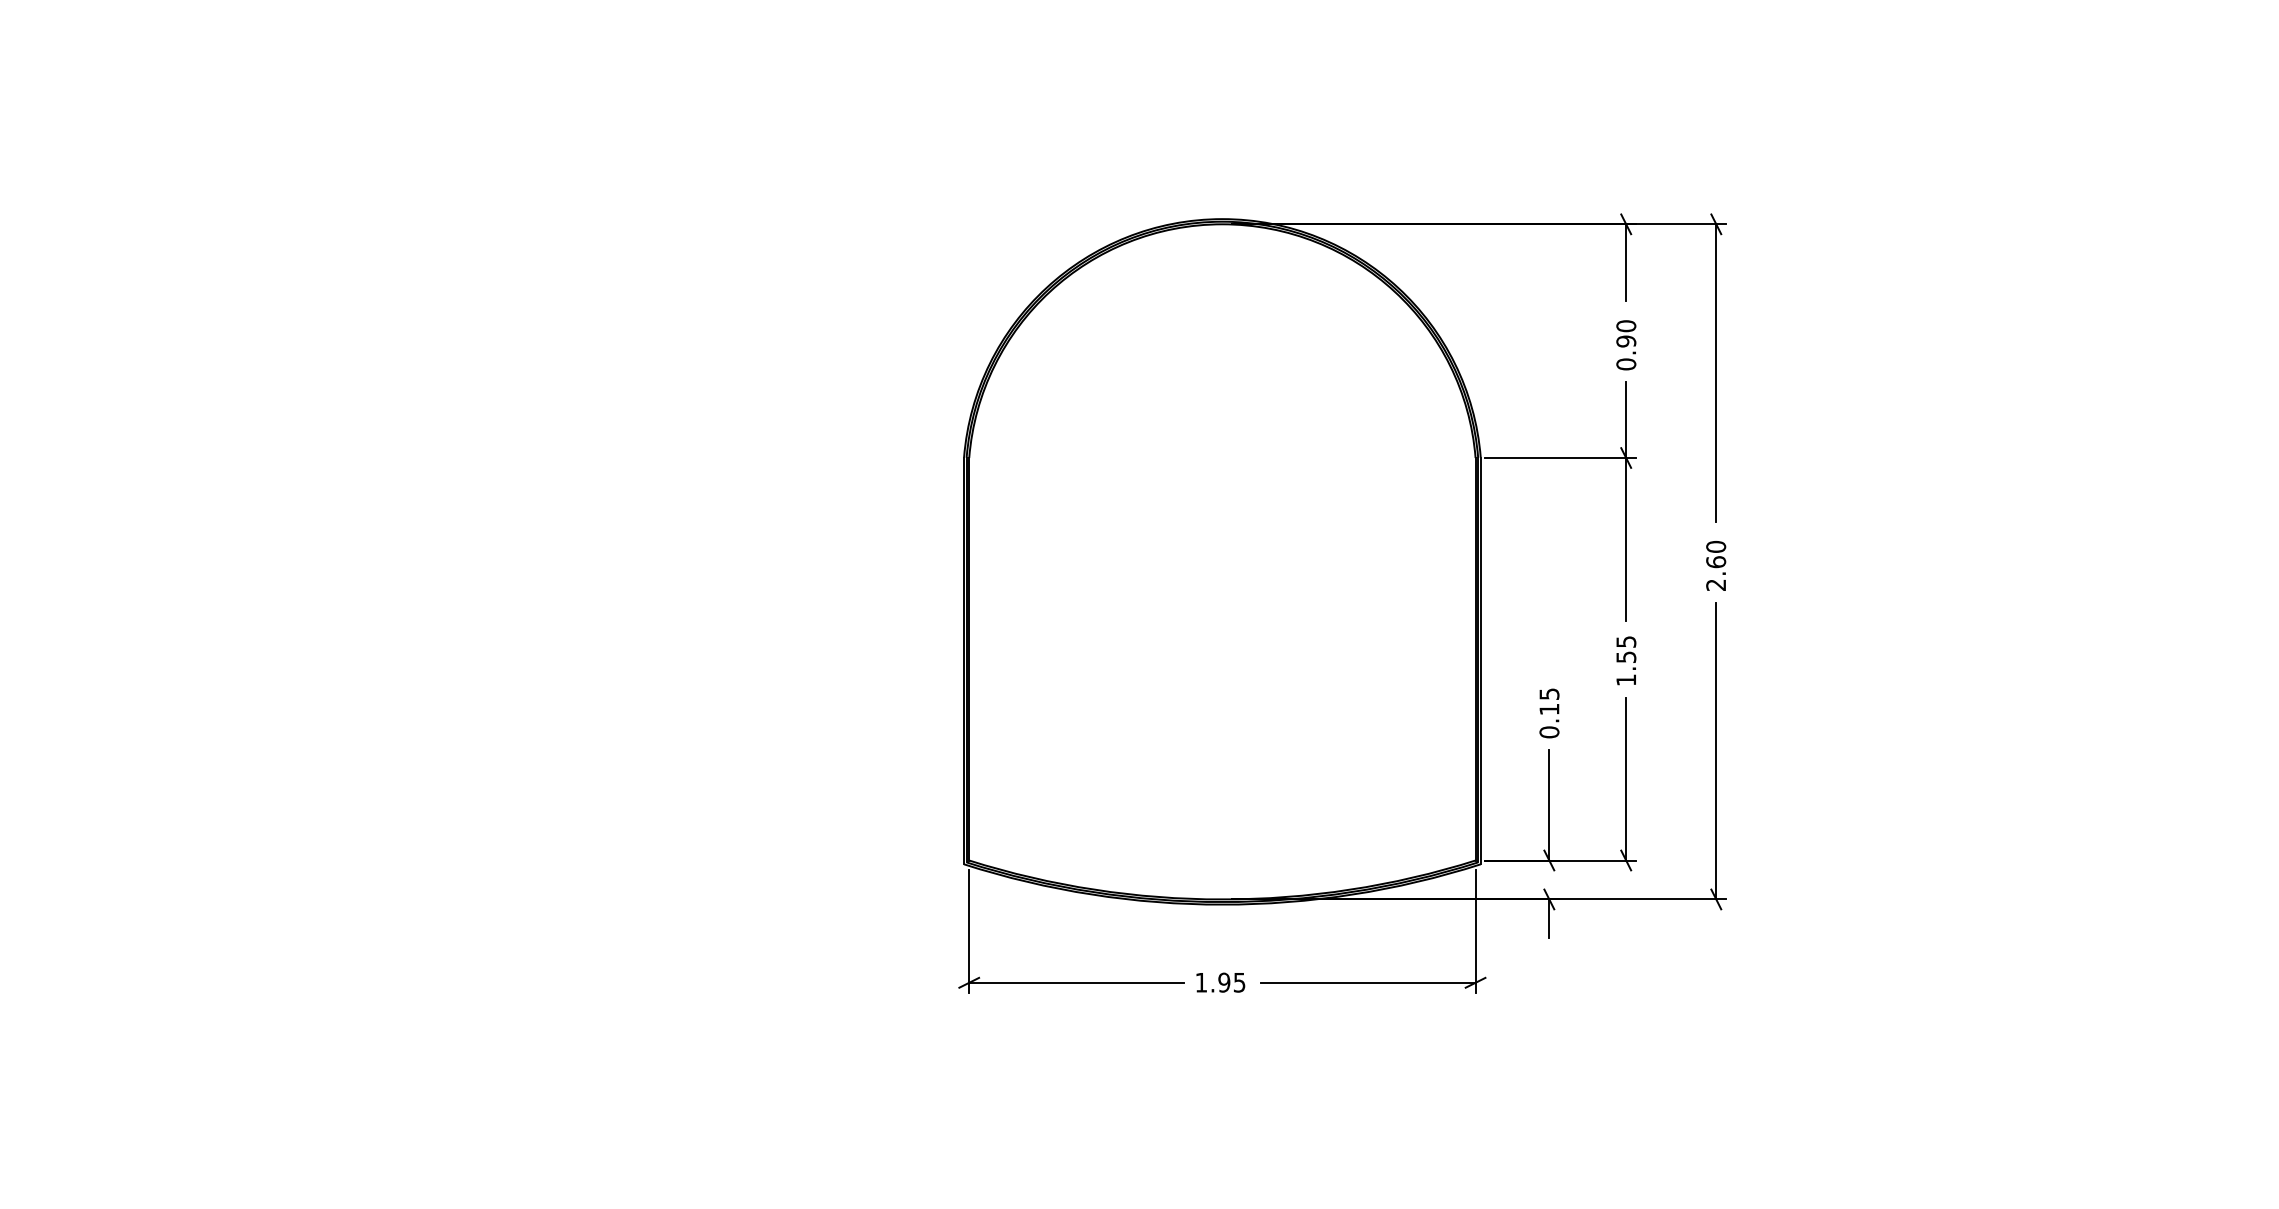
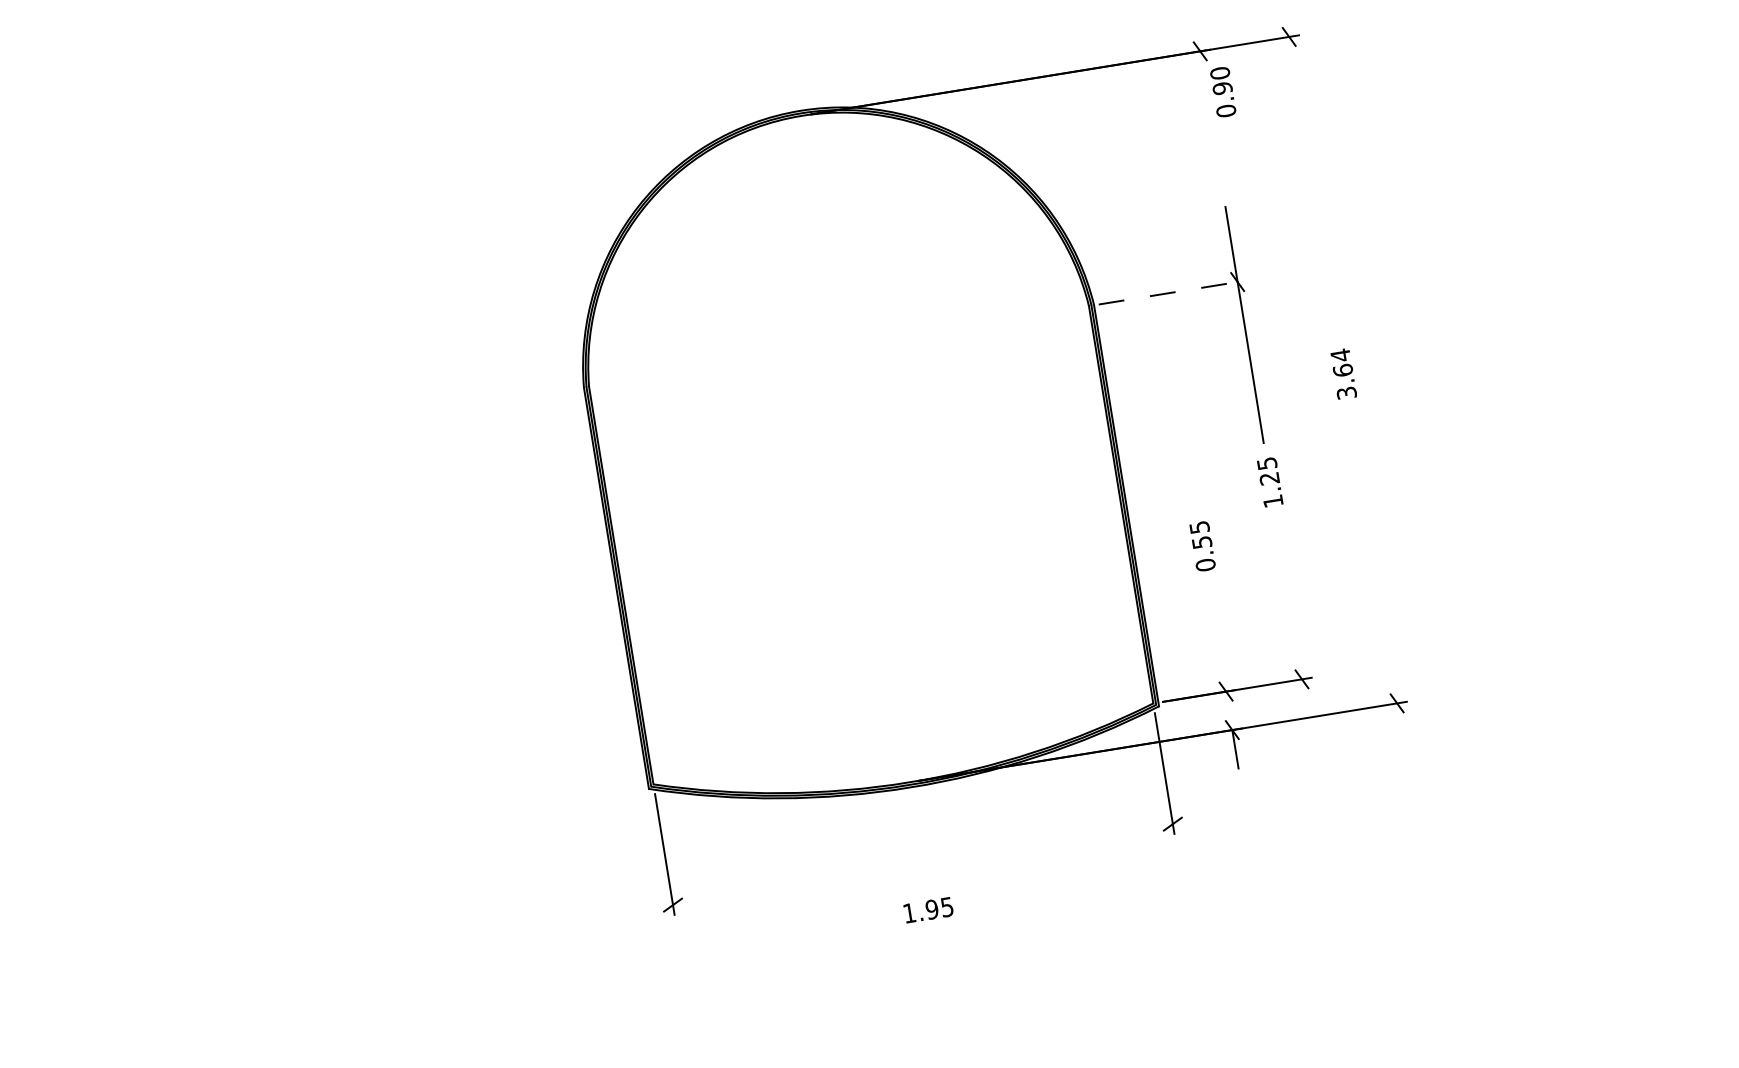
line: (1626, 262) -> (1206, 88), removed
text: (1626, 345) -> (1223, 92), moved
line: (1716, 372) -> (1313, 183), removed
line: (1561, 458) -> (1173, 292), solid -> dashed
text: (1716, 565) -> (1343, 373), 2.60 -> 3.64
text: (1626, 657) -> (1269, 478), 1.55 -> 1.25
text: (1549, 709) -> (1202, 542), 0.15 -> 0.55
line: (1716, 750) -> (1373, 556), removed
line: (1626, 778) -> (1289, 598), removed
line: (1549, 804) -> (1217, 636), removed
line: (1076, 982) -> (778, 887), removed
text: (1220, 982) -> (928, 910), moved
line: (1367, 982) -> (1066, 841), removed

